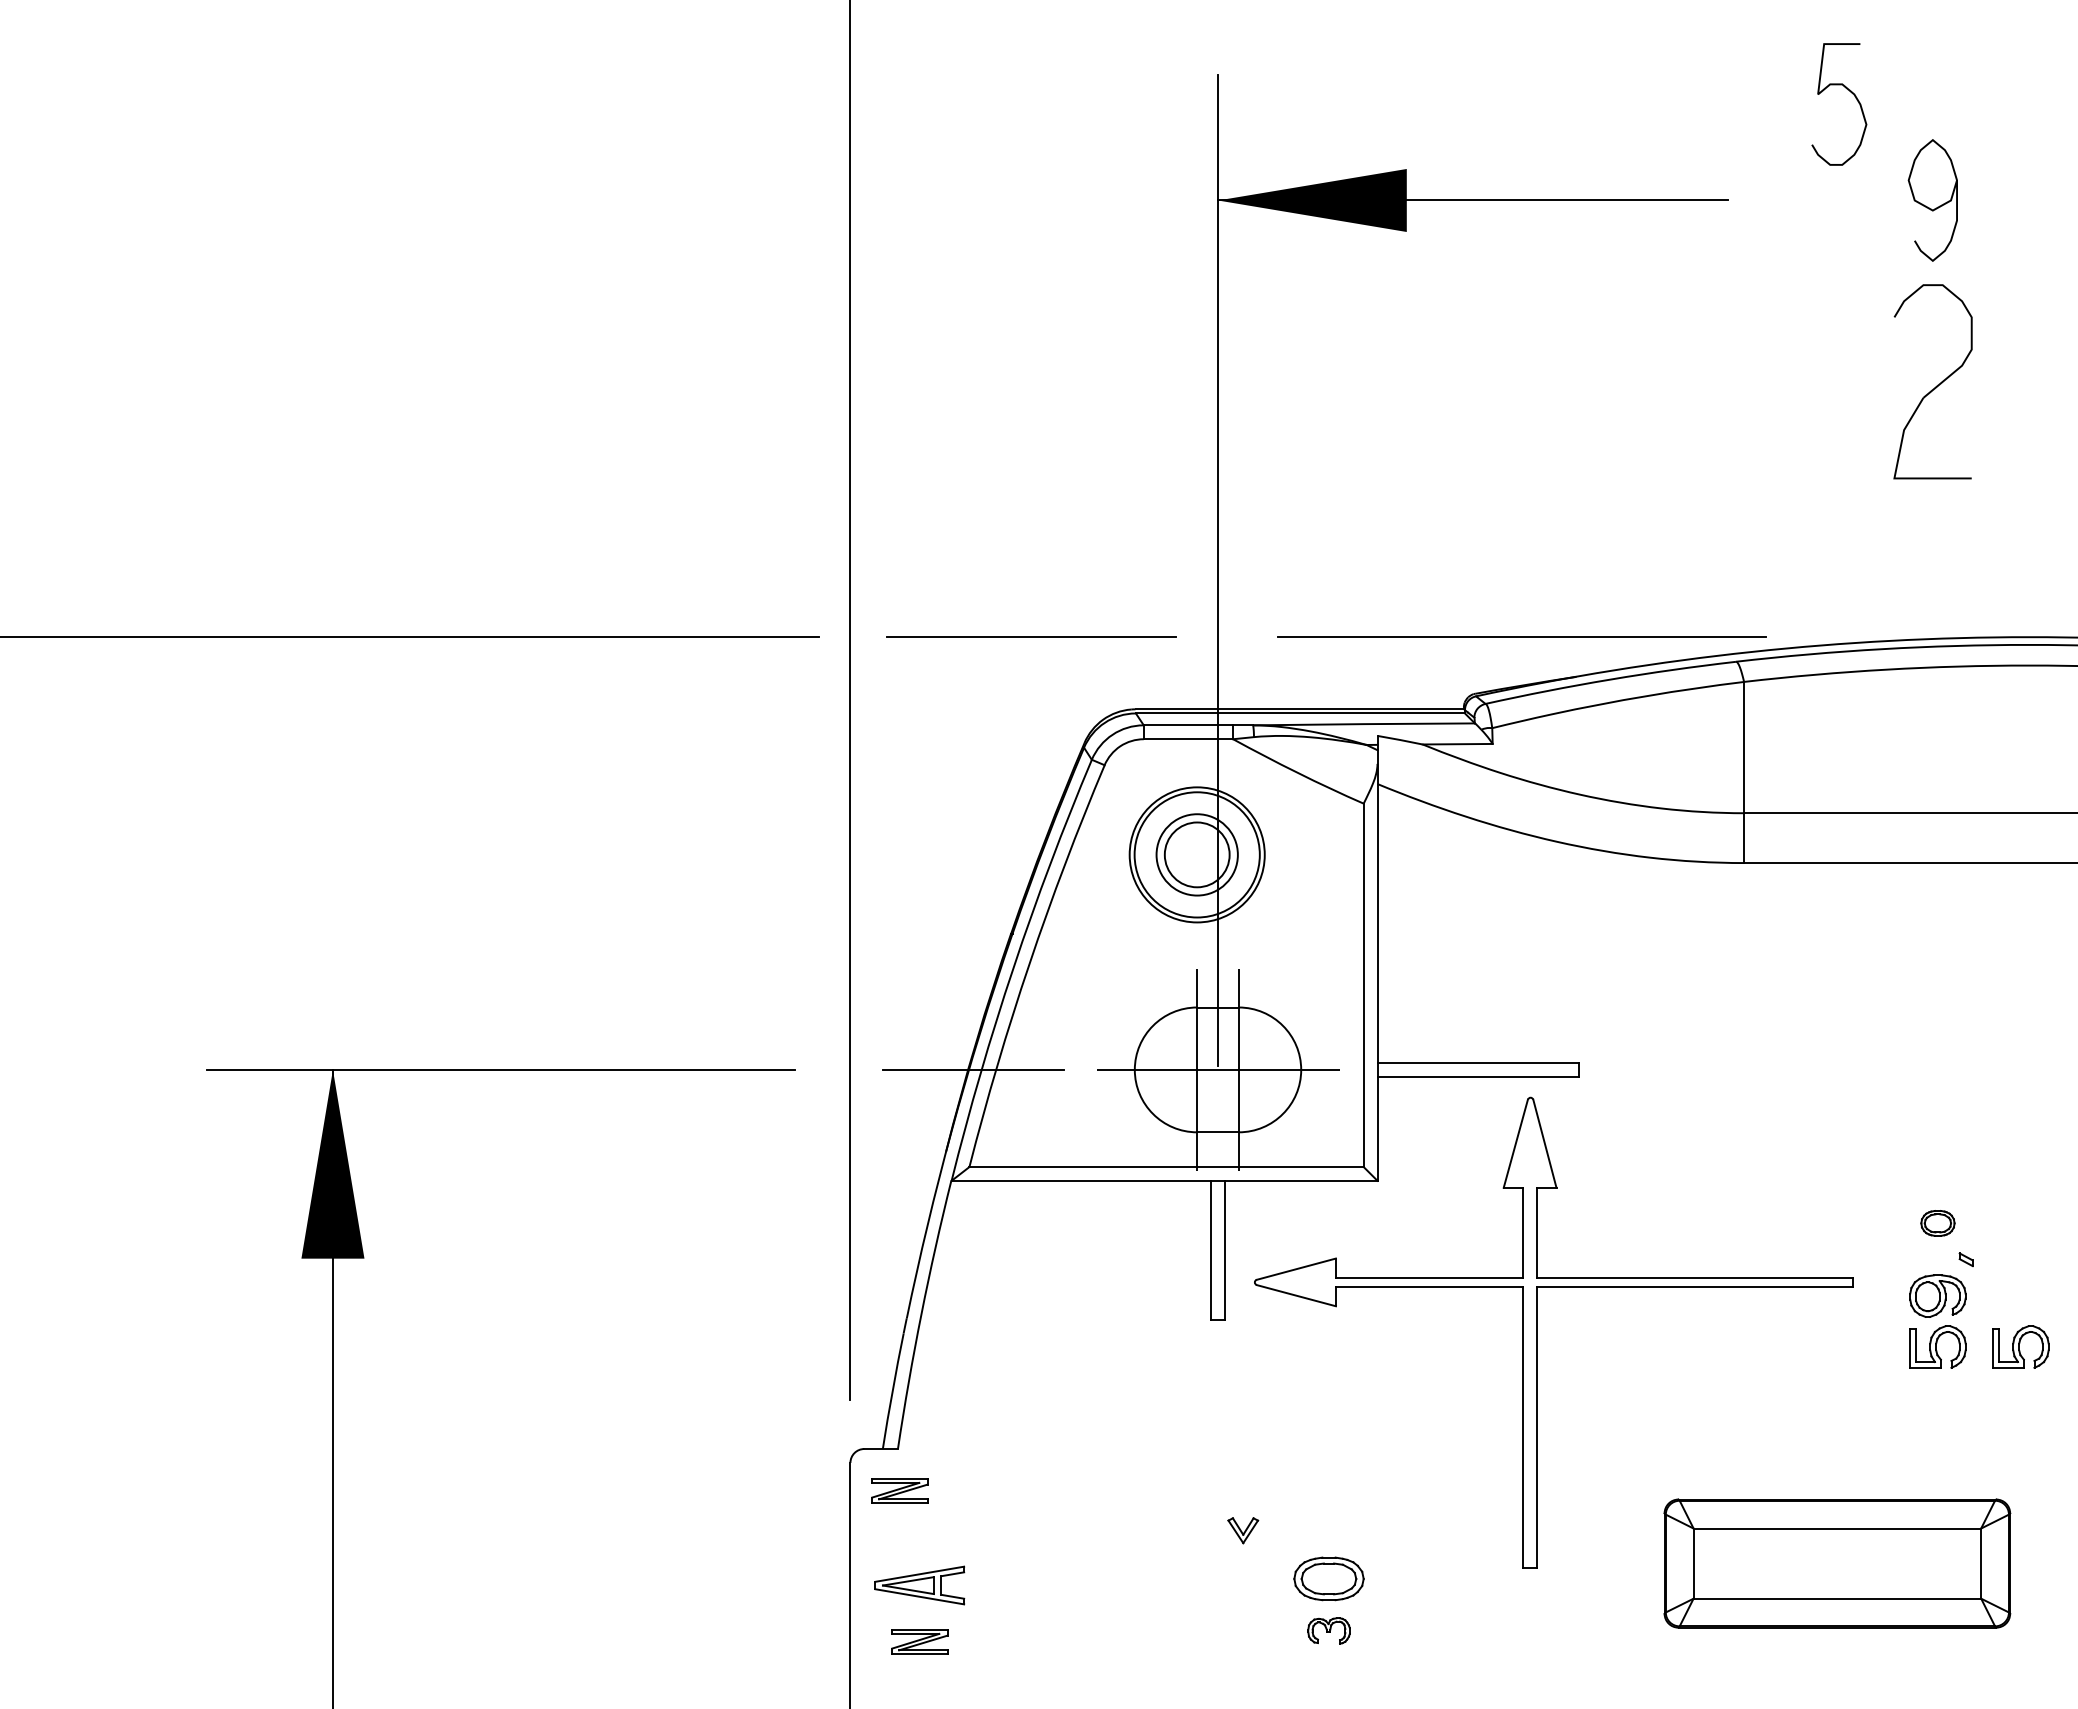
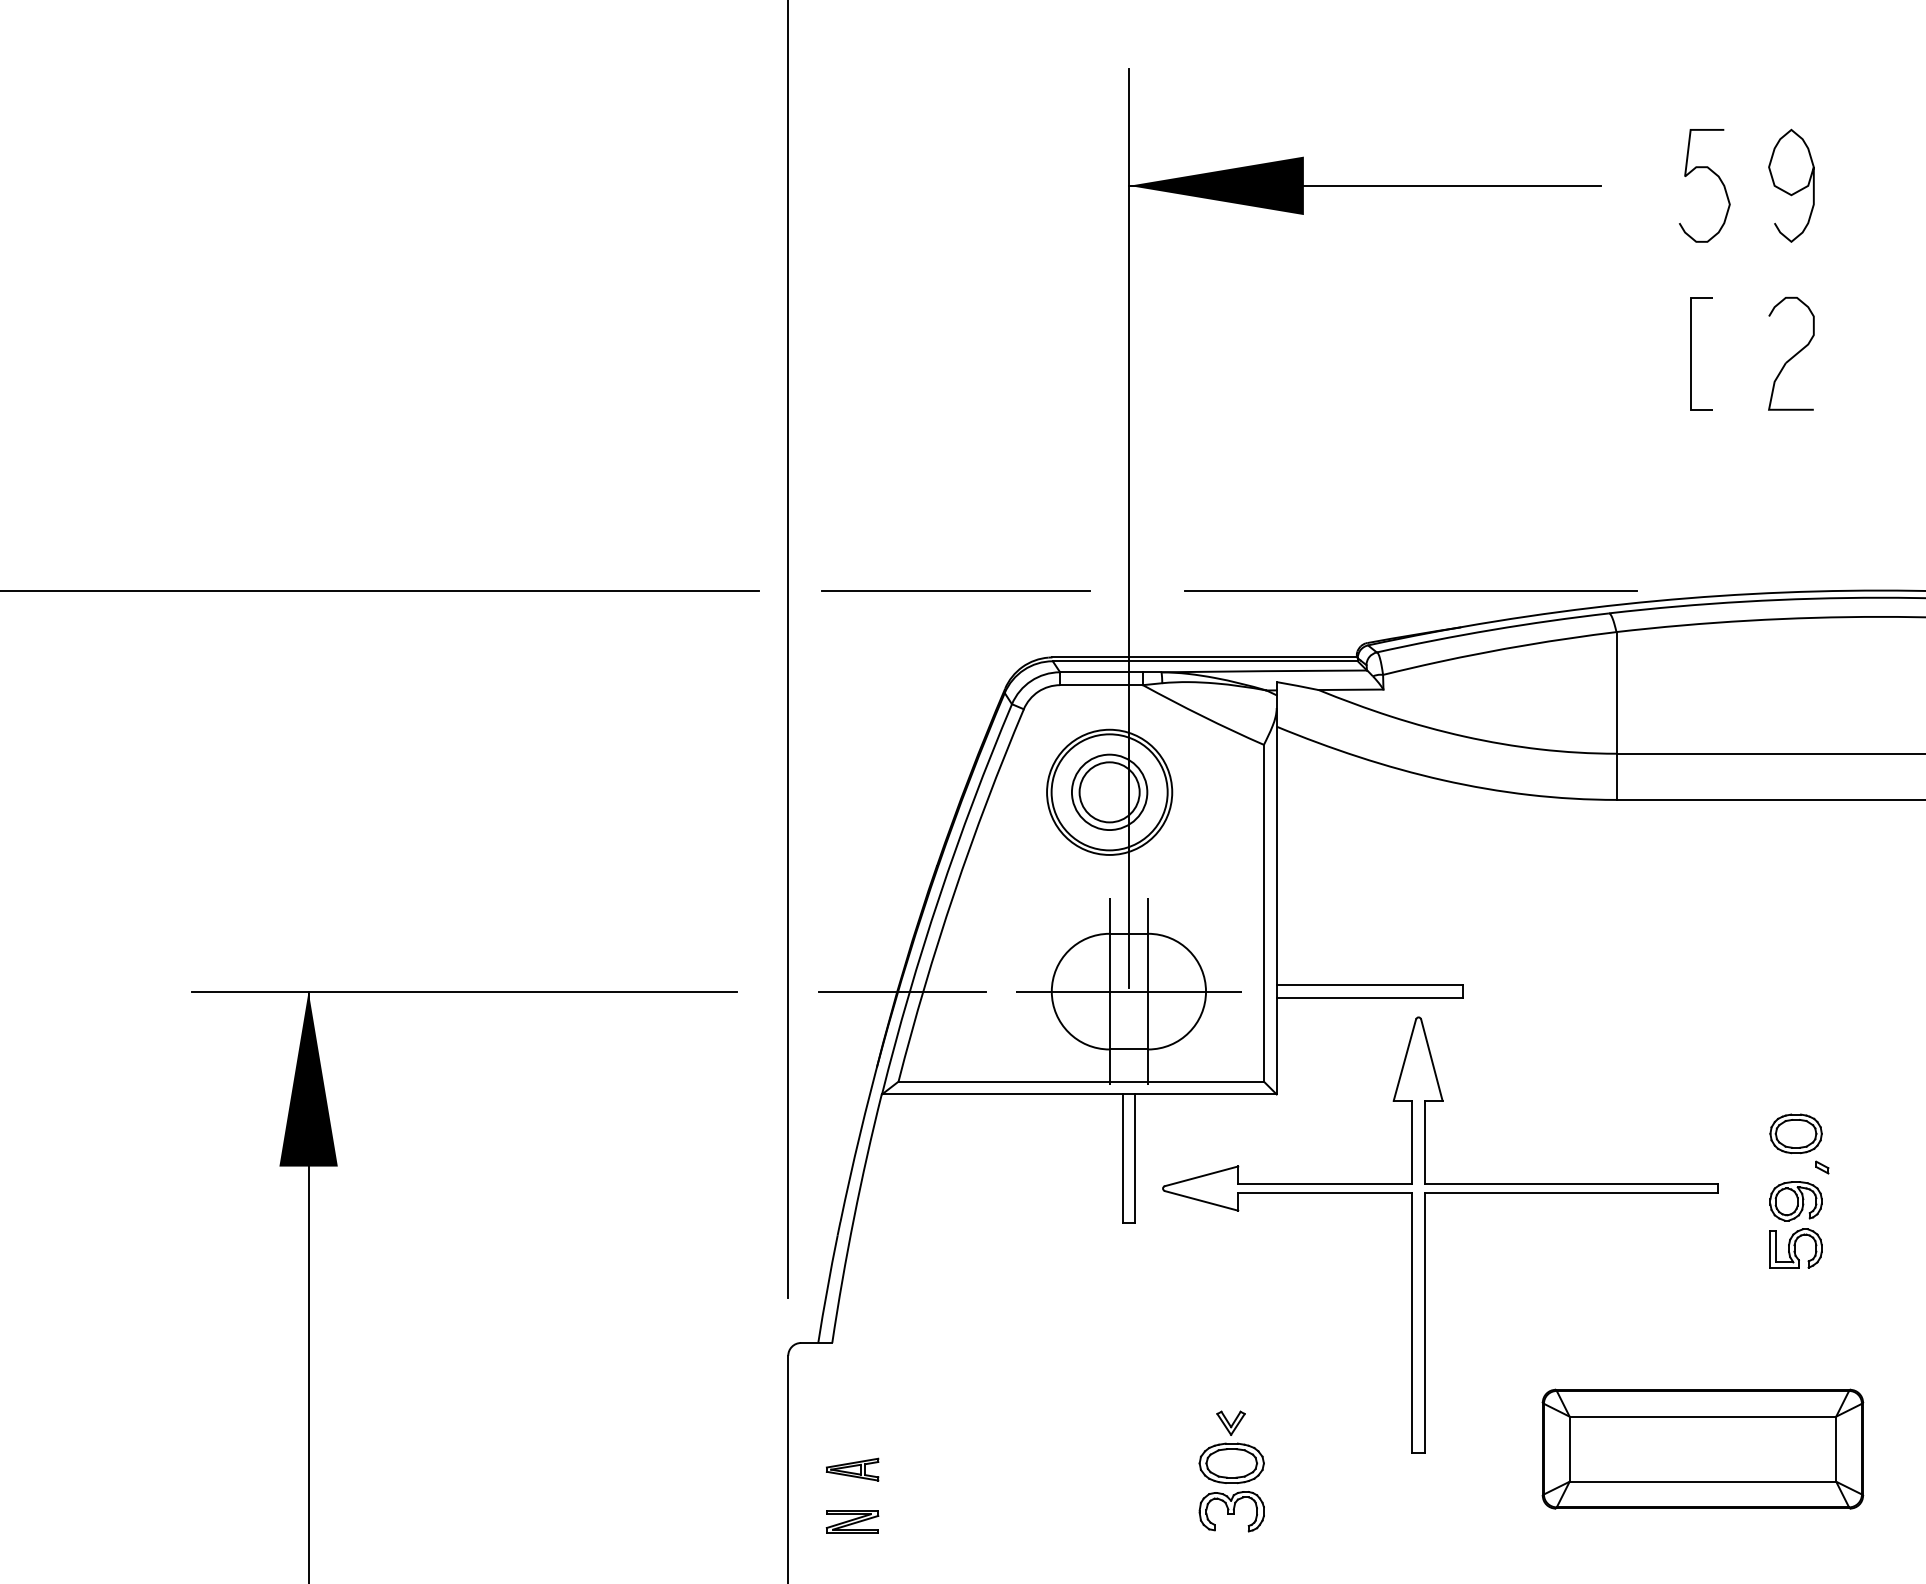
curve: (1850, 92) -> (1715, 174), moved
line: (1824, 381) -> (1691, 353), added
part: (1932, 381) -> (1791, 353), size x0.62
part: (1937, 1223) -> (1795, 1133), size x1.67
part: (2020, 1346) -> (1872, 1247), removed
part: (899, 1490) -> (833, 1381), removed
part: (1243, 1530) -> (1231, 1423), moved
part: (919, 1585) -> (852, 1469), size x0.62
part: (1328, 1630) -> (1231, 1511), size x1.67

